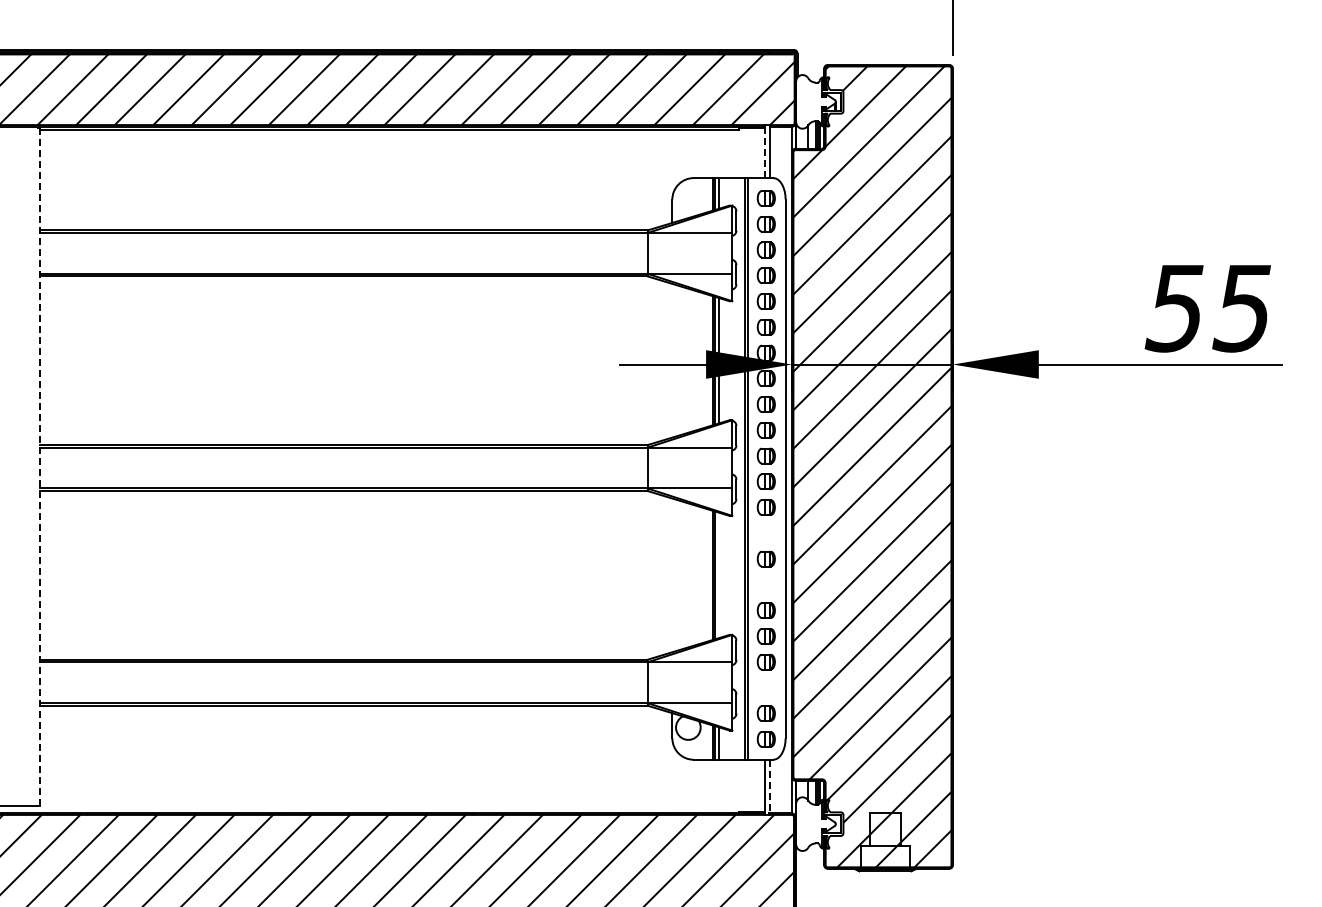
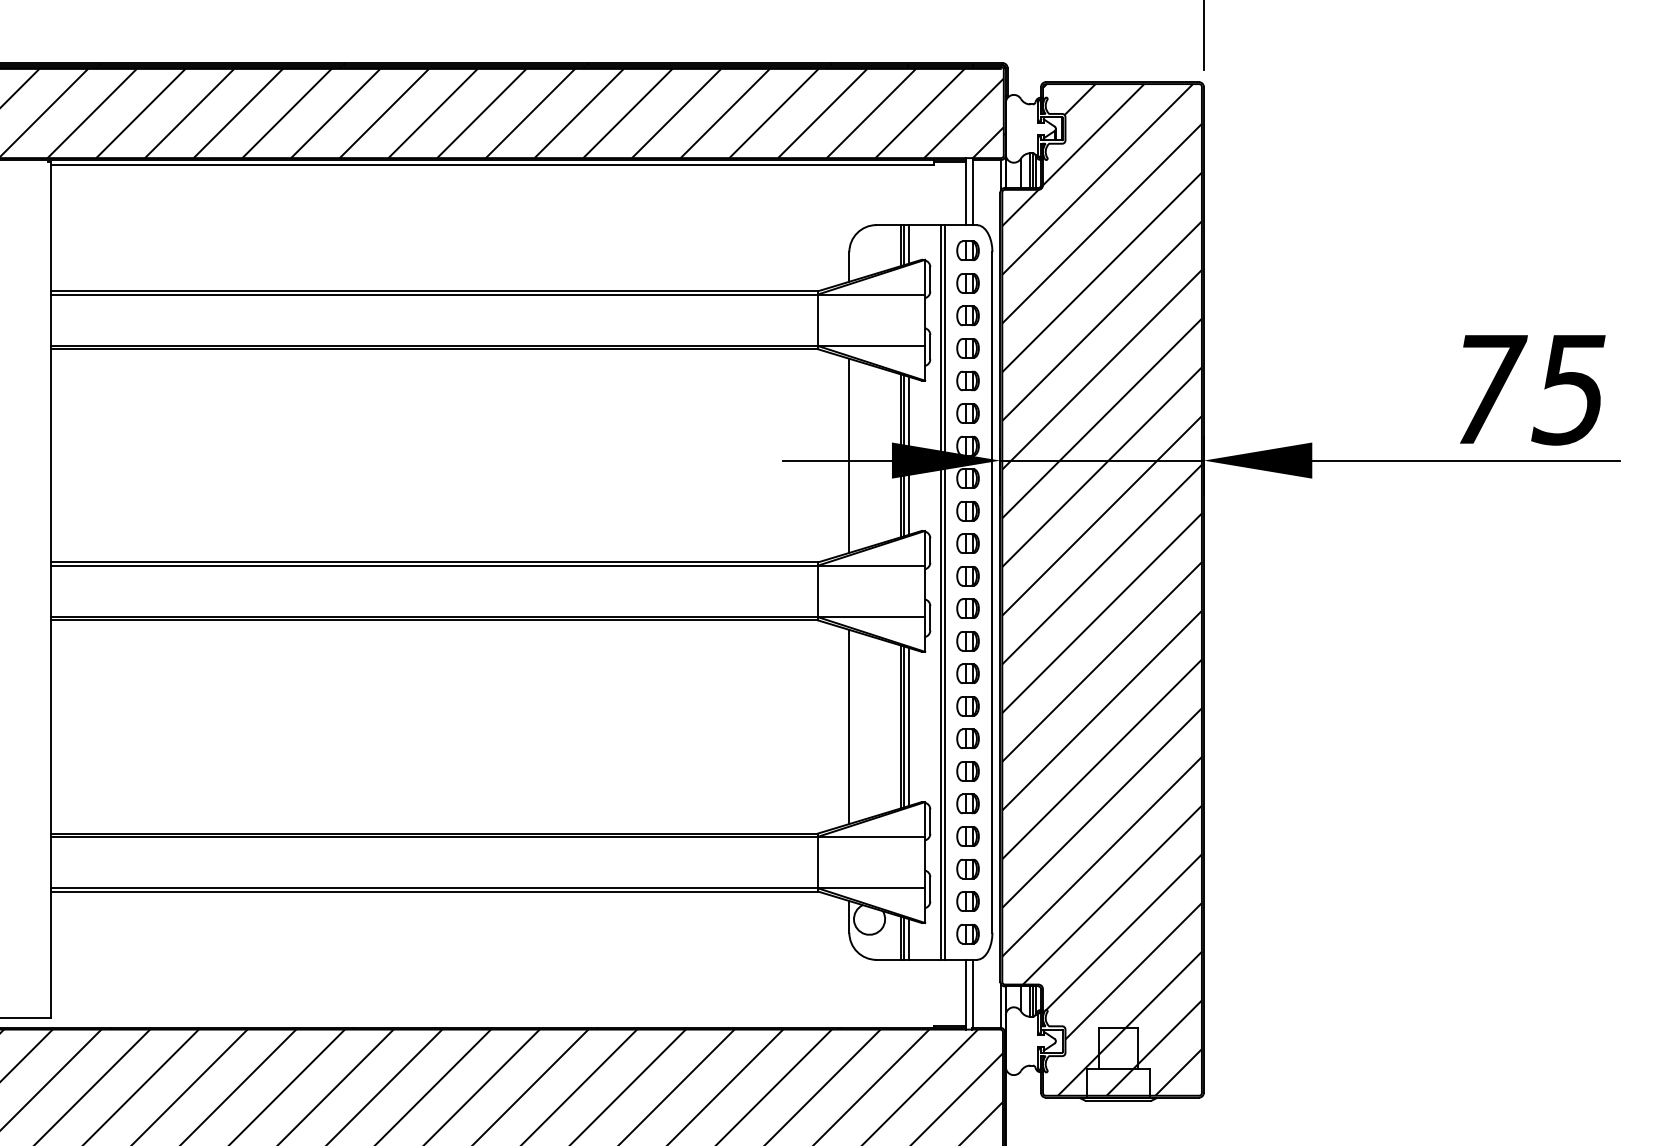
line: (764, 152) -> (965, 192), dashed -> solid
text: (1176, 308) -> (1486, 389), 55 -> 75
line: (672, 360) -> (849, 455), added
line: (40, 466) -> (51, 589), dashed -> solid
part: (765, 533) -> (967, 674), added
line: (672, 575) -> (849, 727), added
line: (719, 575) -> (908, 727), added
part: (765, 584) -> (967, 738), added
part: (765, 687) -> (967, 868), added
line: (770, 786) -> (973, 993), dashed -> solid

